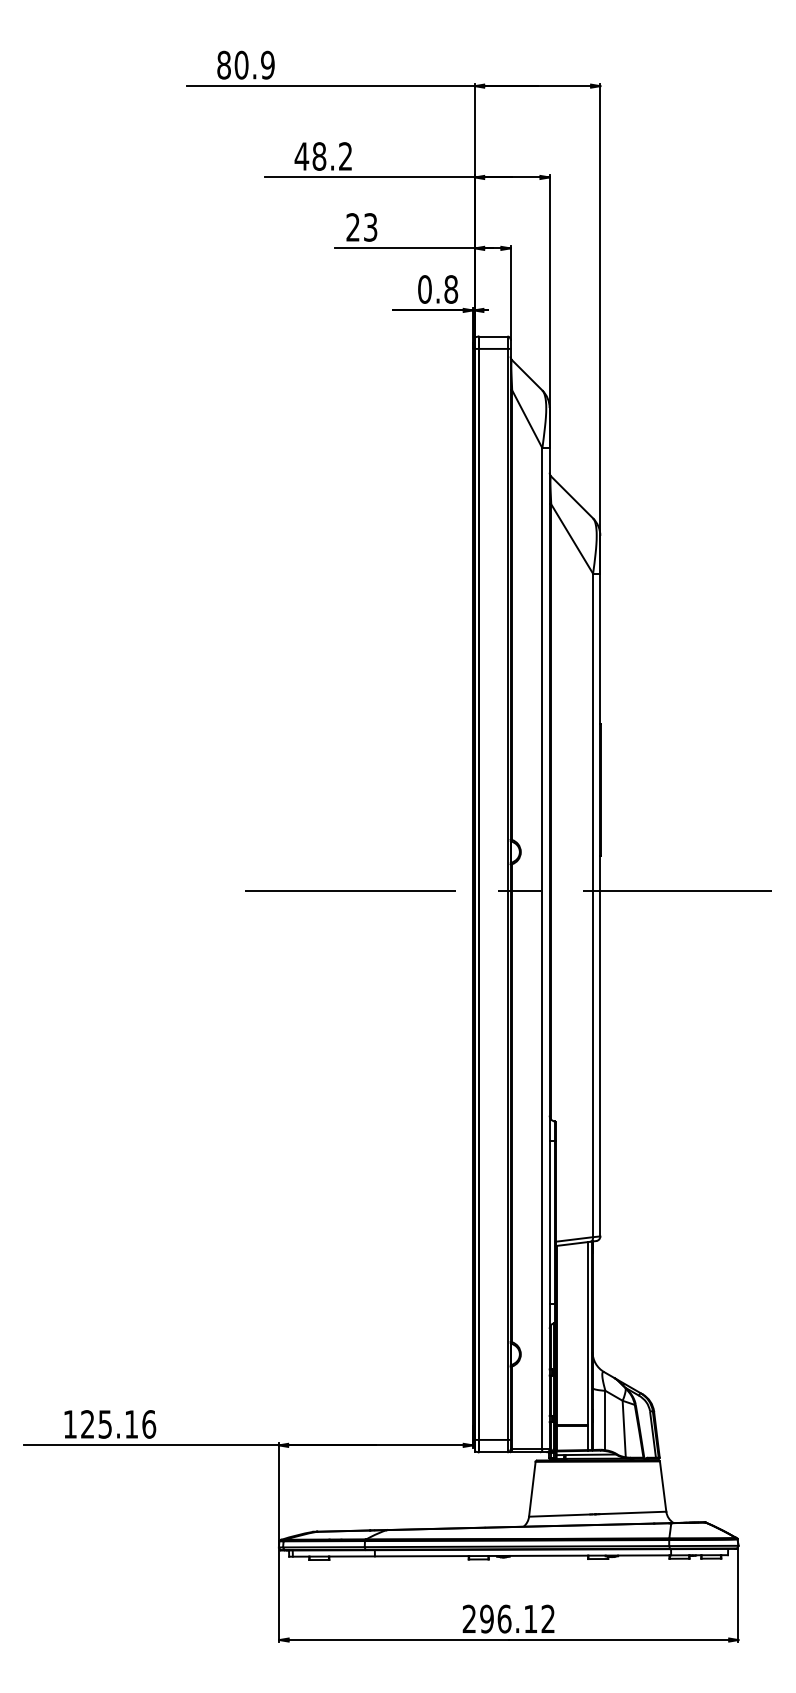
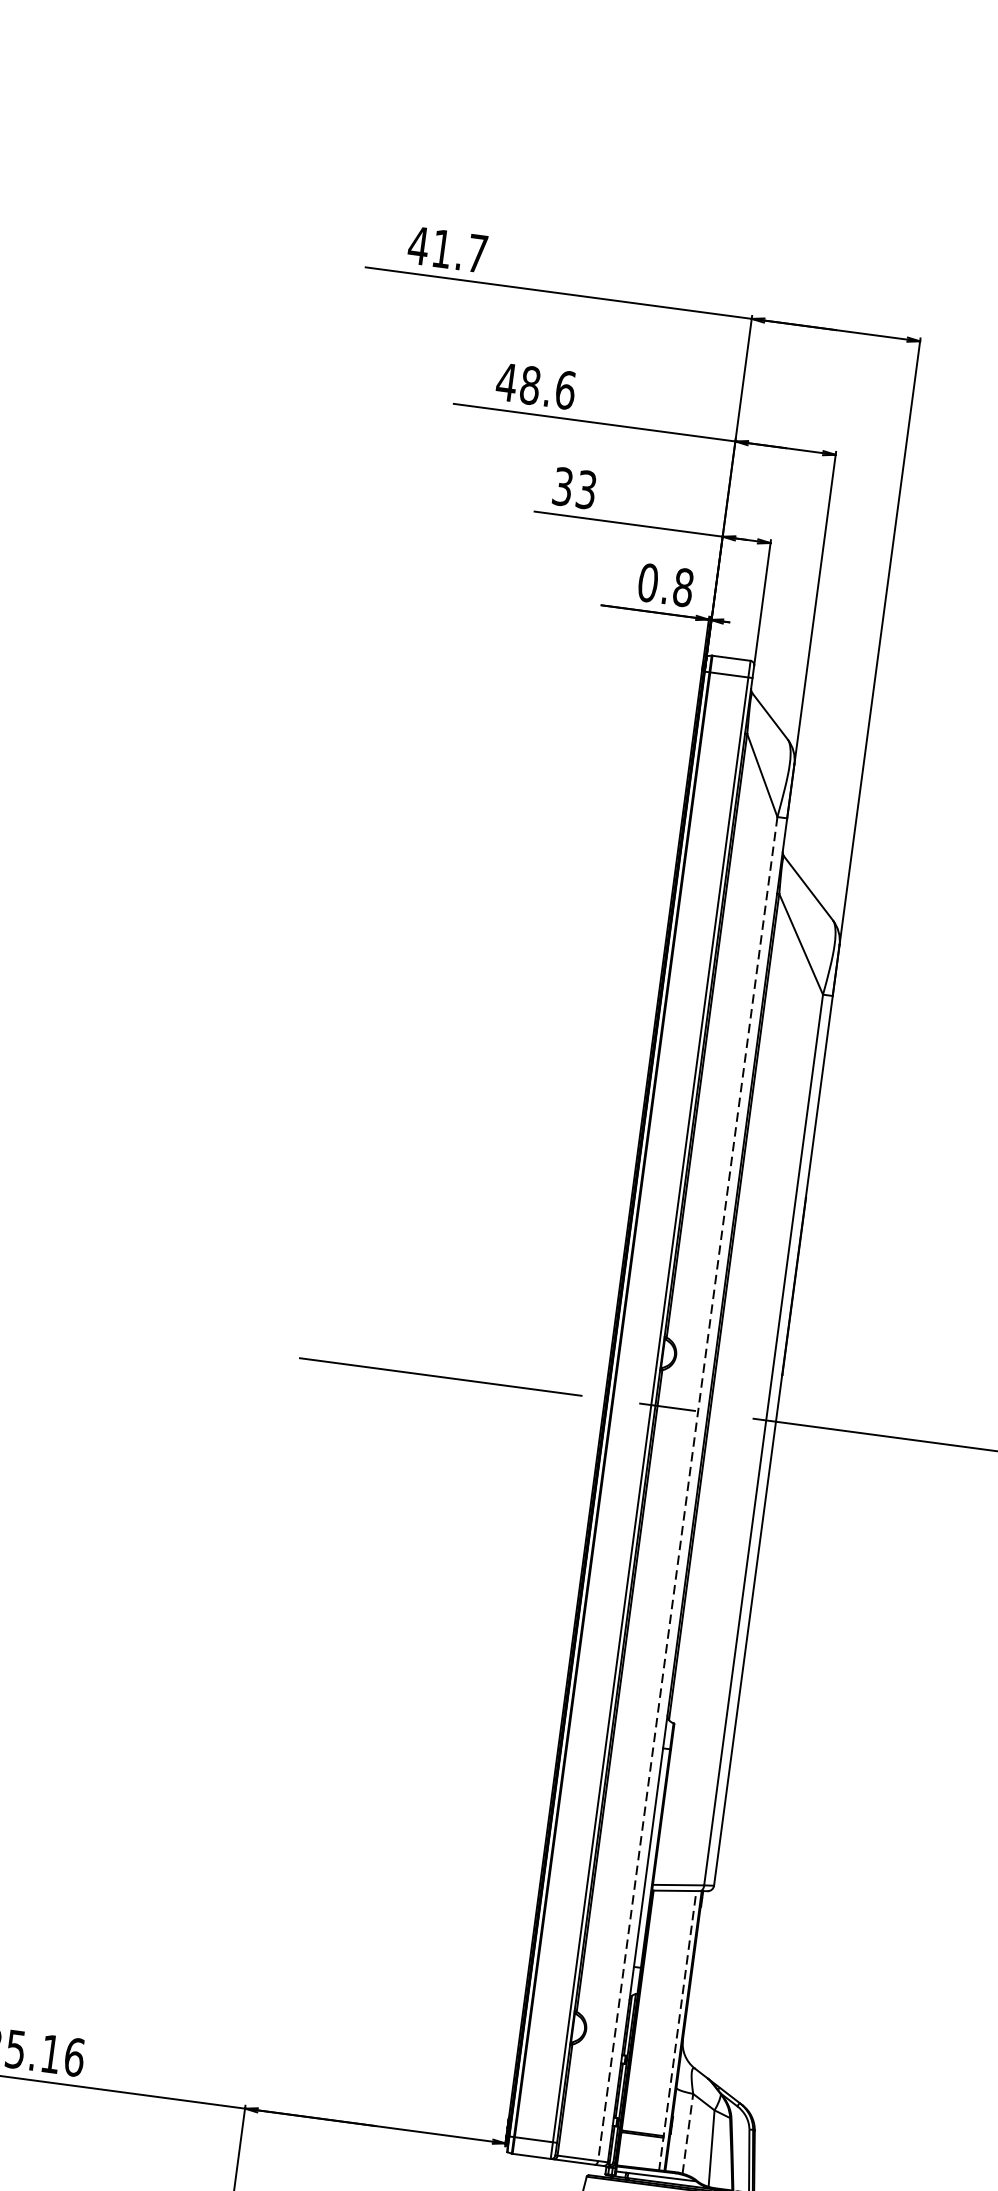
text: (245, 64) -> (447, 248), 80.9 -> 41.7
text: (345, 156) -> (565, 390), 48.2 -> 48.6
text: (352, 227) -> (562, 486), 23 -> 33
line: (542, 948) -> (687, 1488), solid -> dashed
line: (587, 1345) -> (677, 2029), solid -> dashed
line: (605, 1420) -> (687, 2133), solid -> dashed

